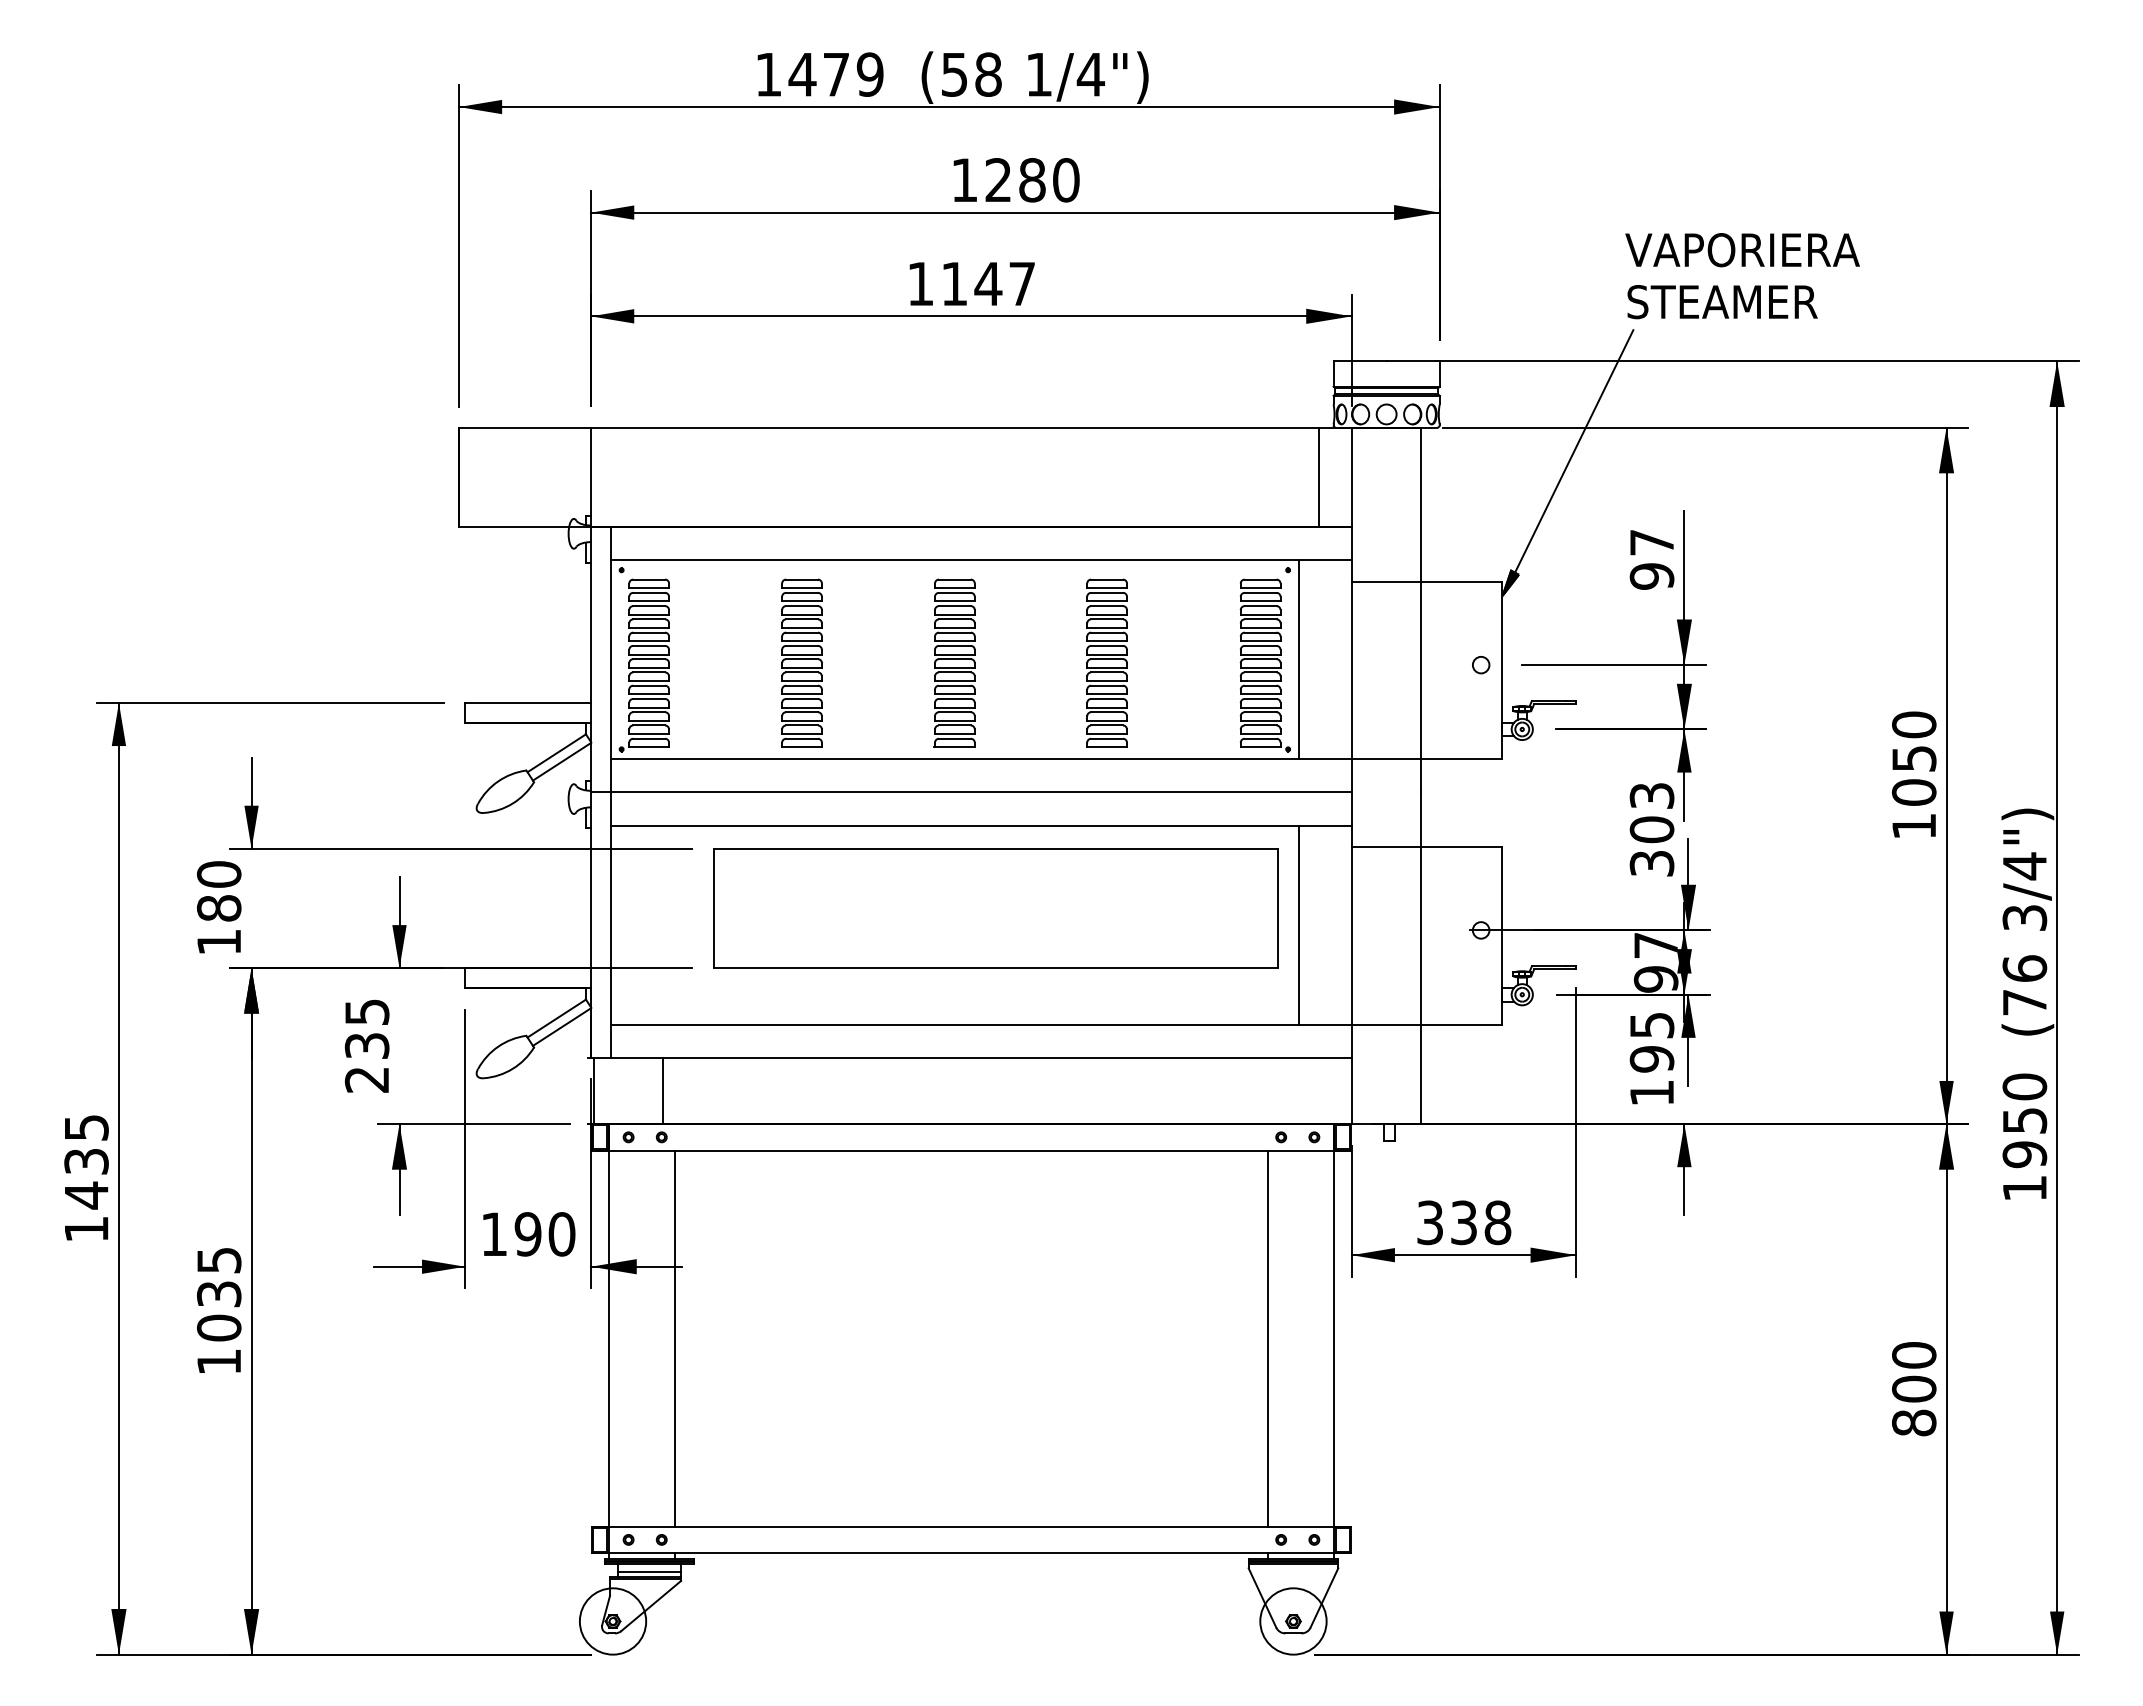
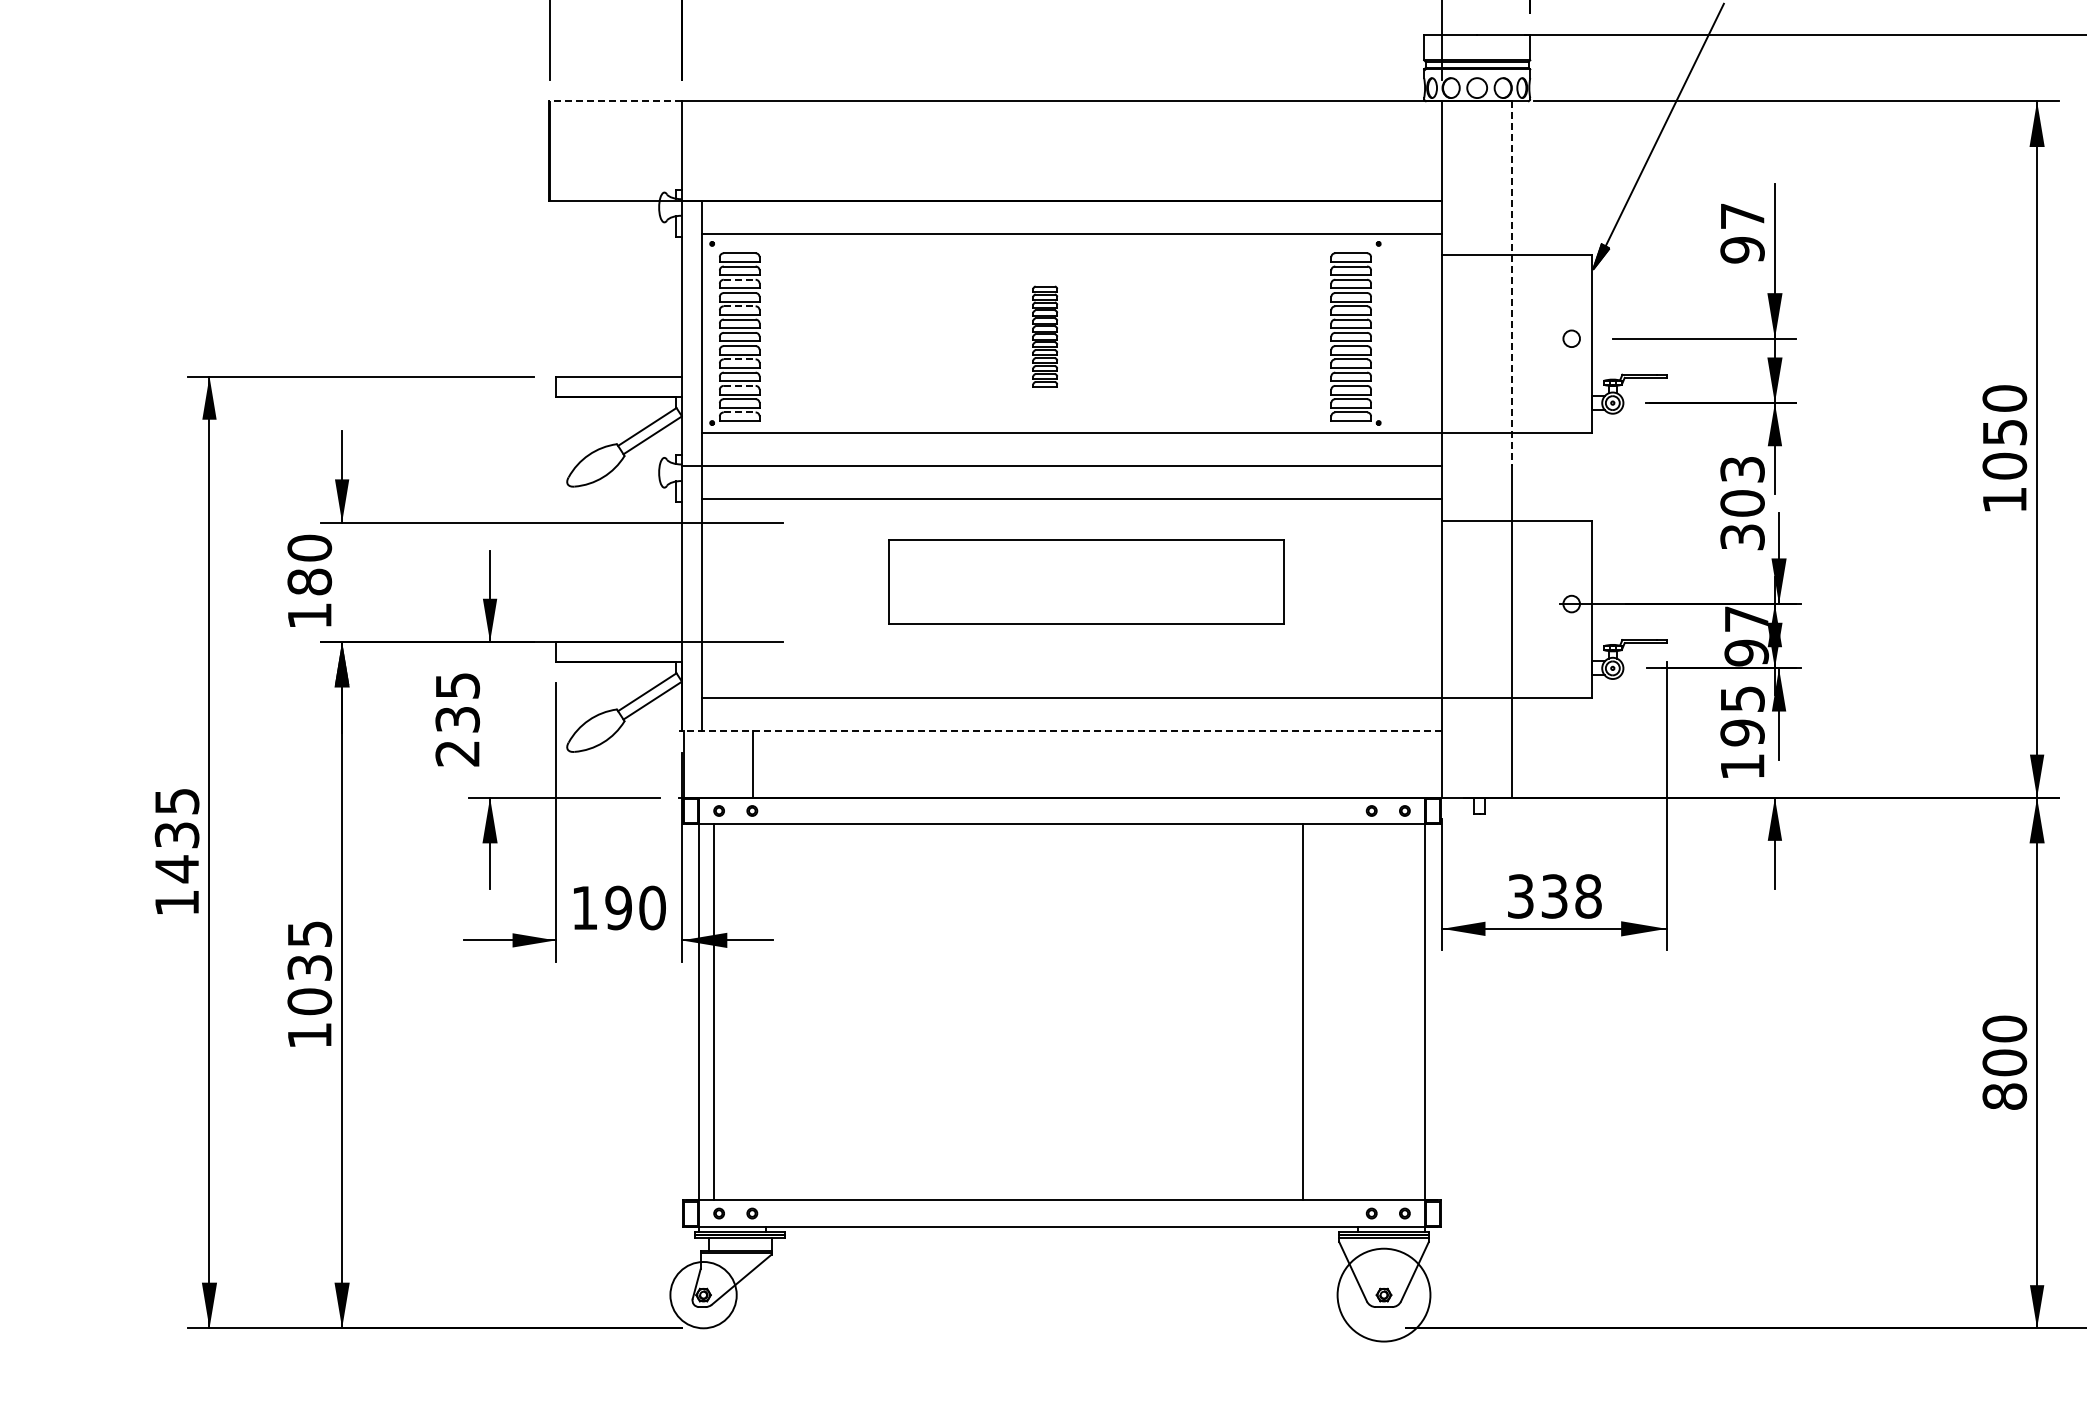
line: (524, 427) -> (615, 101), solid -> dashed
line: (1318, 477) -> (1409, 151), removed
line: (649, 606) -> (740, 280), solid -> dashed
line: (1421, 610) -> (1512, 284), solid -> dashed
line: (649, 632) -> (740, 306), solid -> dashed
line: (1298, 659) -> (1389, 333), removed
part: (801, 662) -> (892, 336), removed
part: (954, 662) -> (1045, 336), size x0.6
part: (1106, 662) -> (1197, 336), removed
line: (649, 685) -> (740, 359), solid -> dashed
line: (649, 712) -> (740, 386), solid -> dashed
line: (649, 738) -> (740, 412), solid -> dashed
part: (995, 908) -> (1086, 582), size x0.7
line: (1298, 924) -> (1389, 598), removed
line: (970, 1057) -> (1061, 731), solid -> dashed
line: (675, 1338) -> (714, 1012), moved
line: (1267, 1338) -> (1303, 1012), moved
line: (649, 1571) -> (740, 1245), removed
circle: (1293, 1621) -> (1384, 1295), size x1.4

